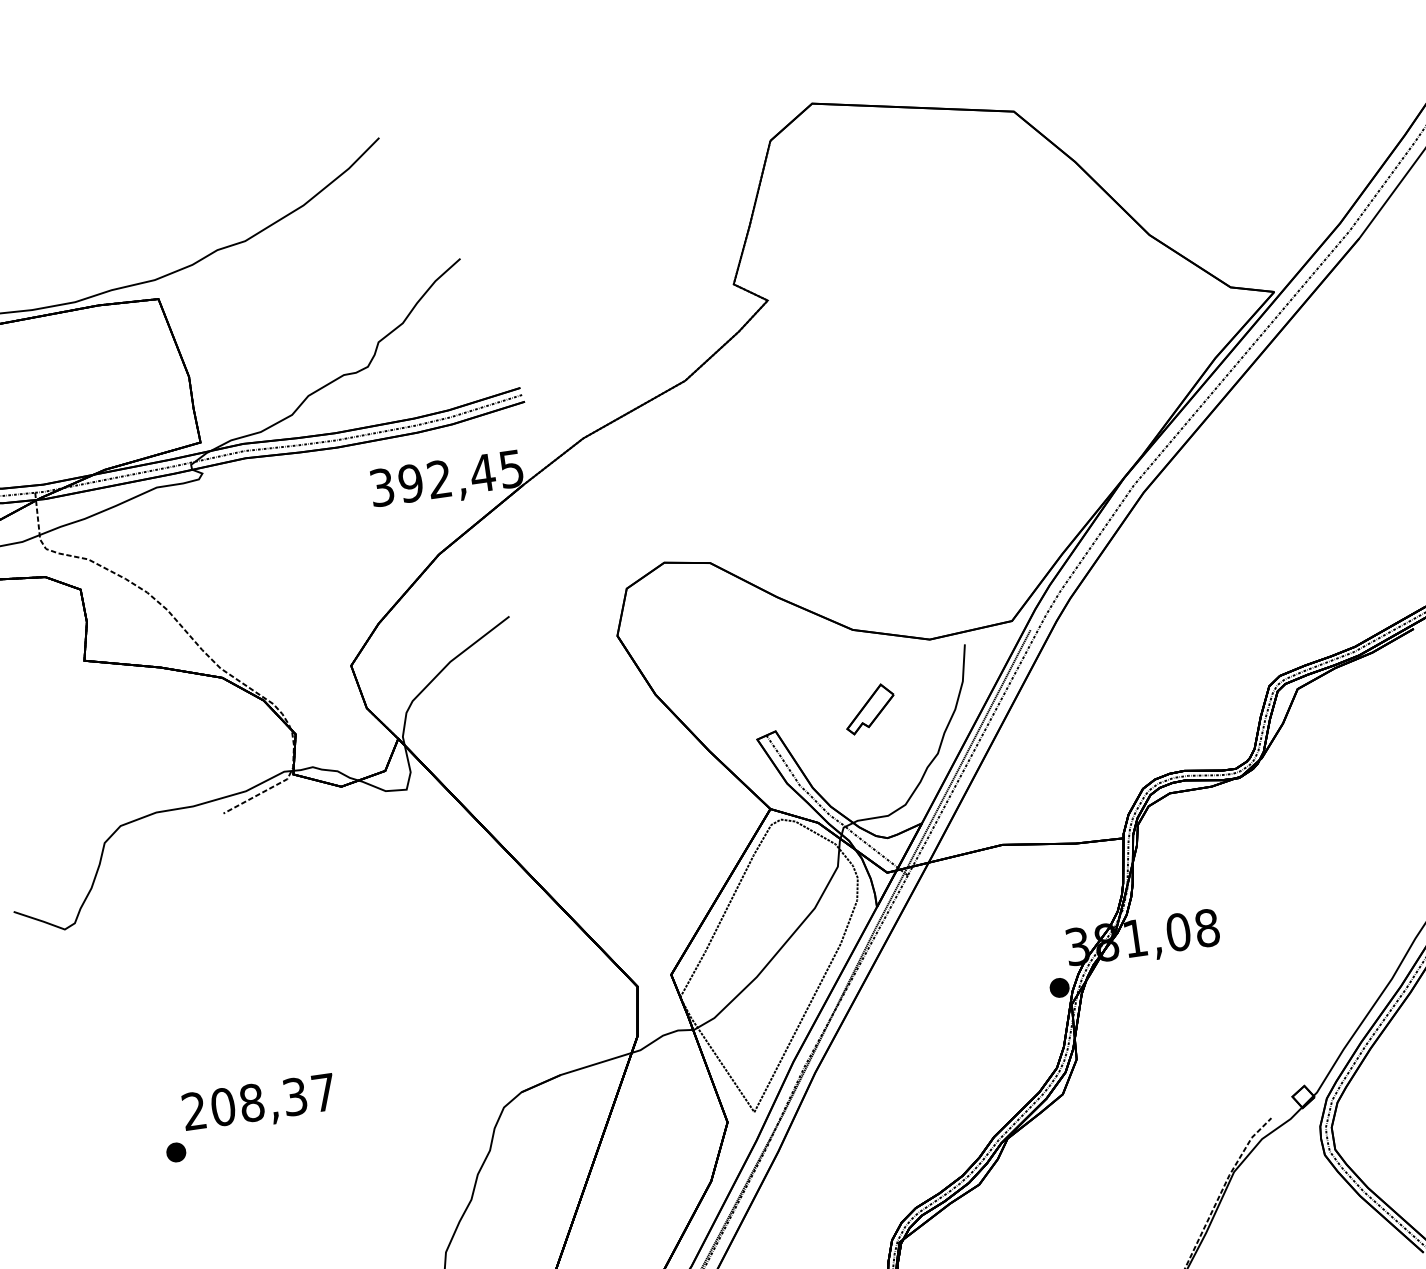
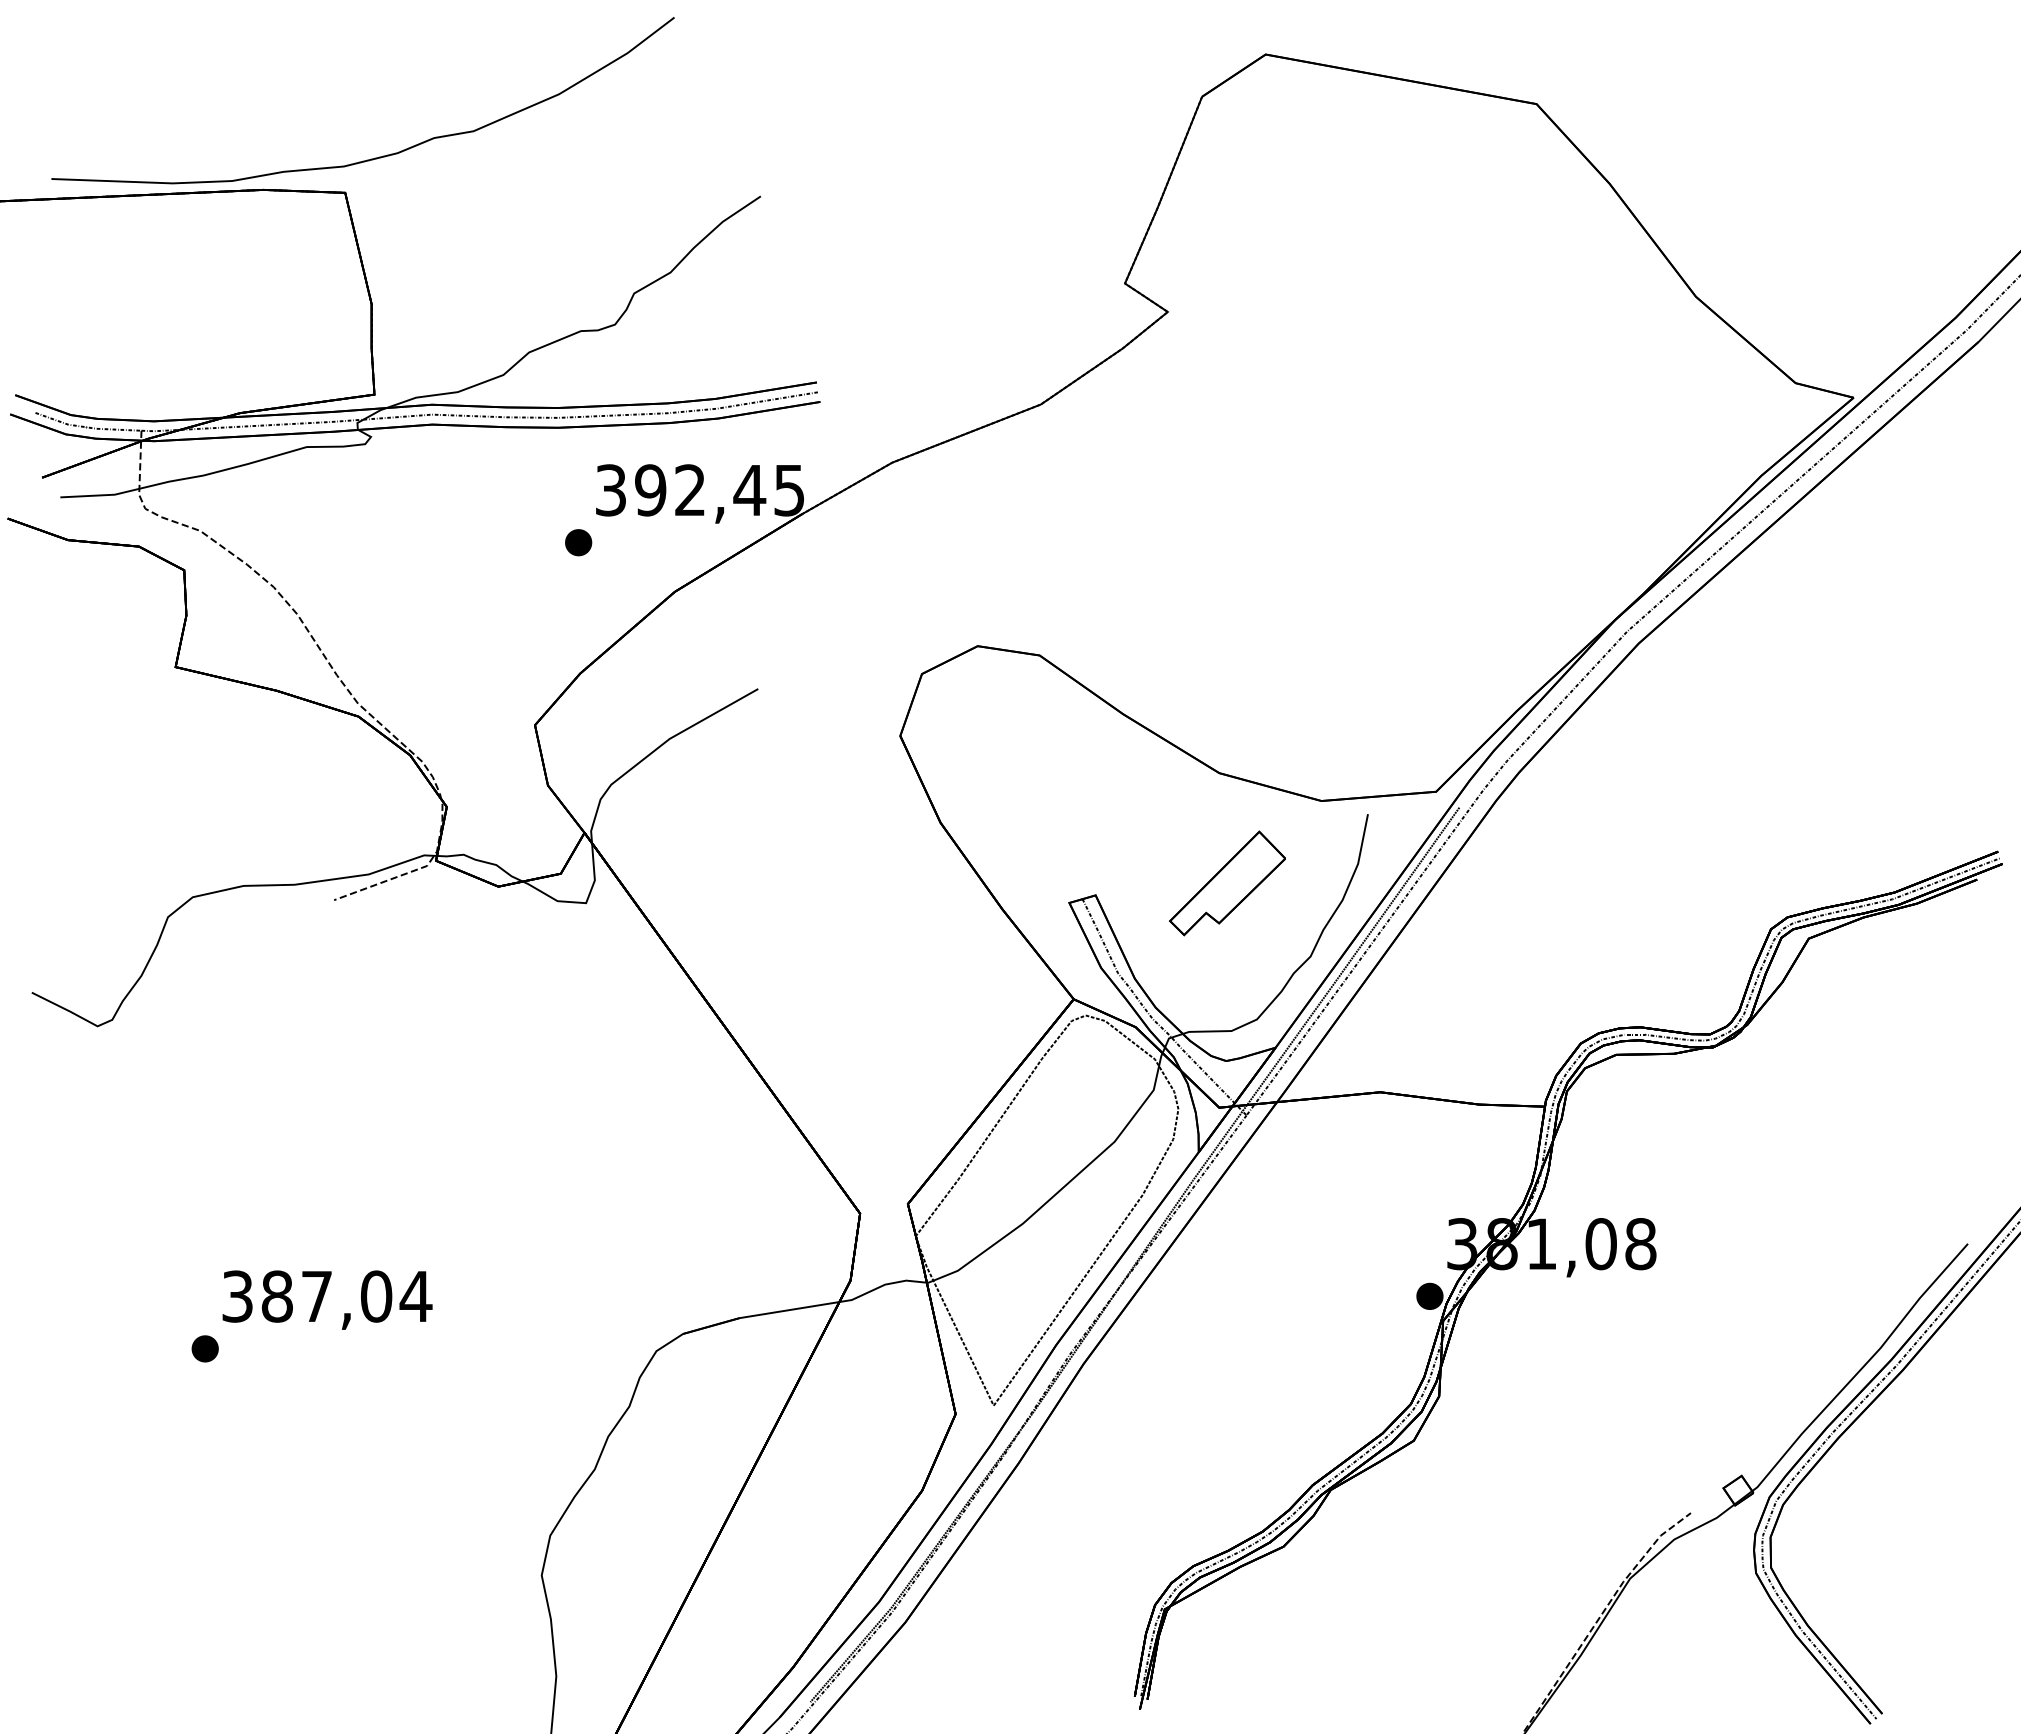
part: (363, 528) -> (578, 542), added
part: (870, 709) -> (1227, 883), size x1.67
text: (259, 1101) -> (327, 1296), 208,37 -> 387,04

